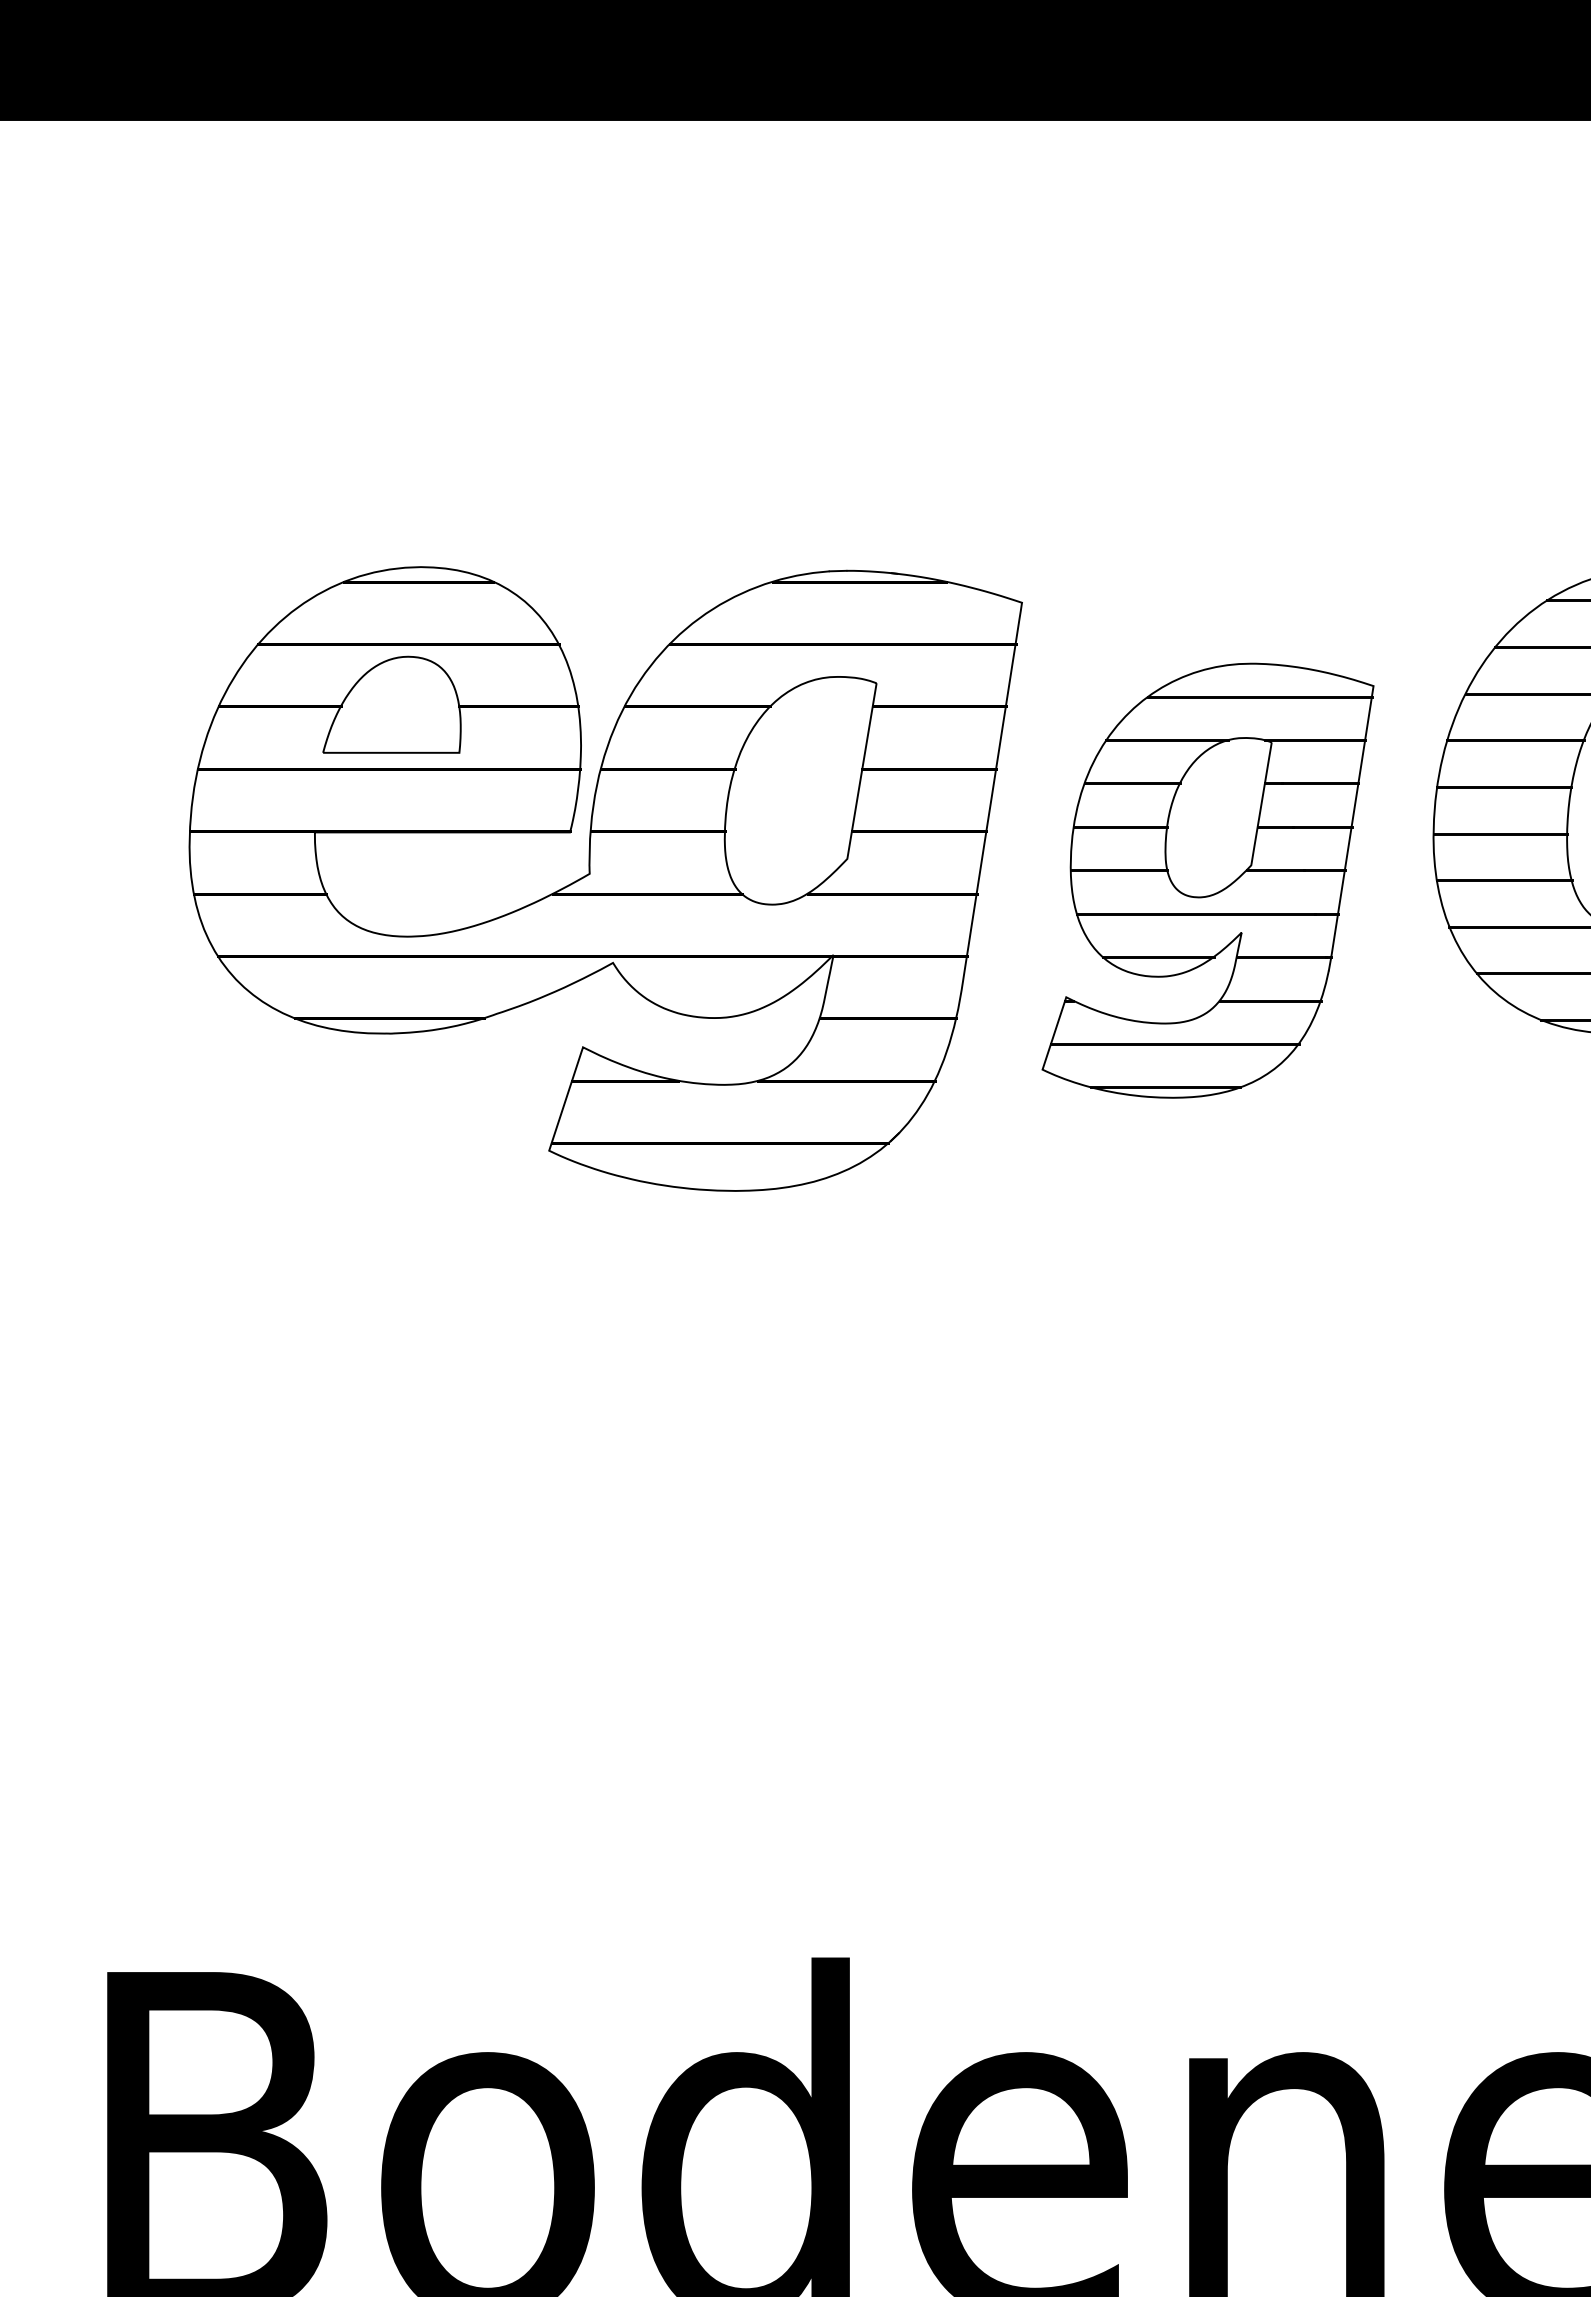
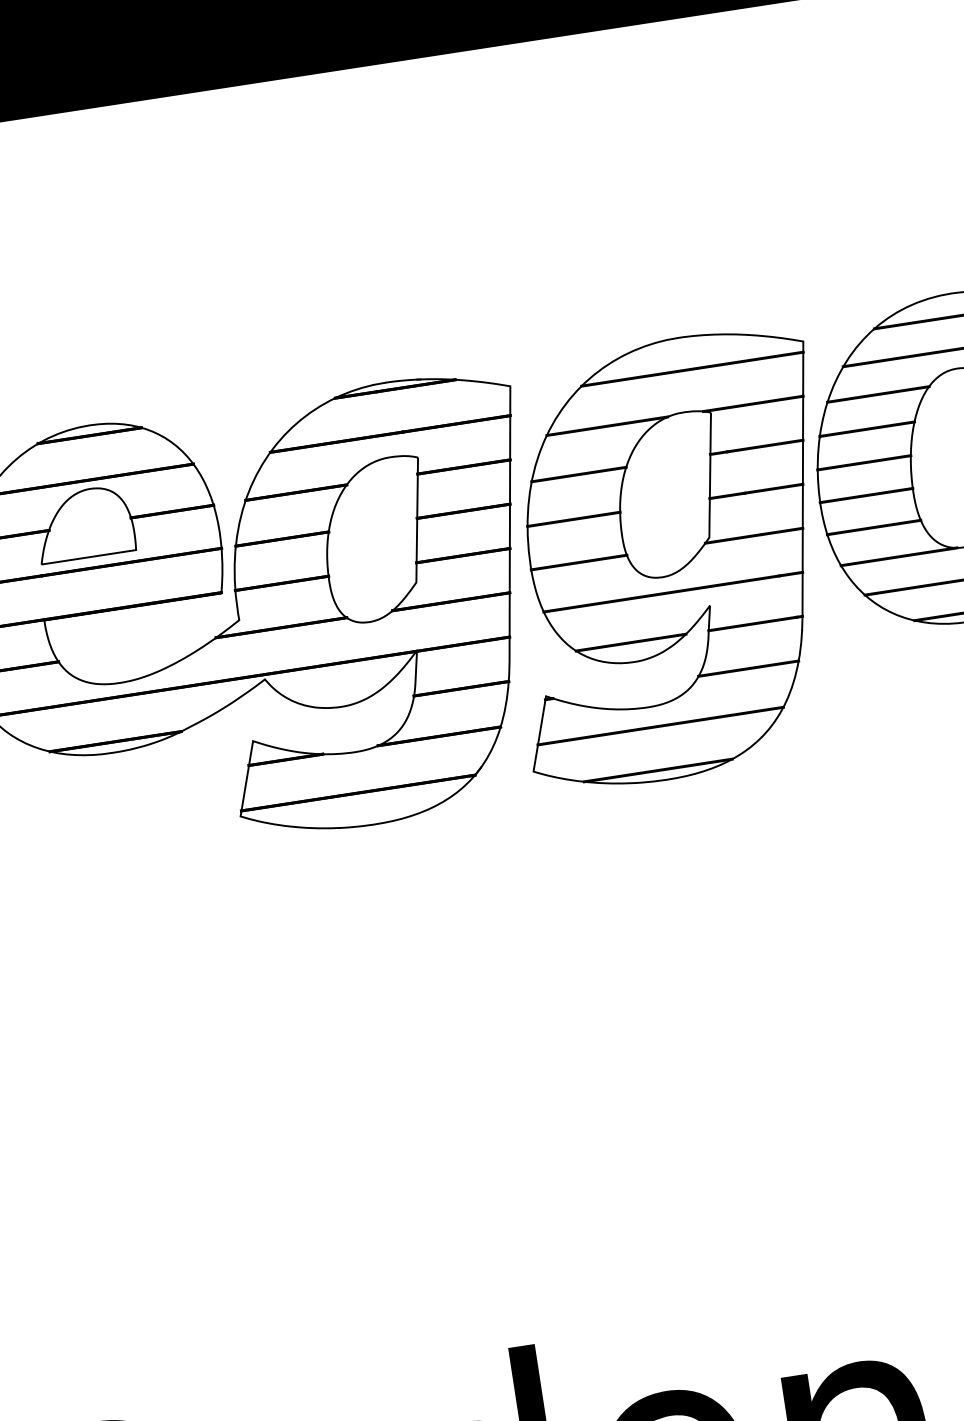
part: (1207, 880) -> (668, 559), size x1.43

